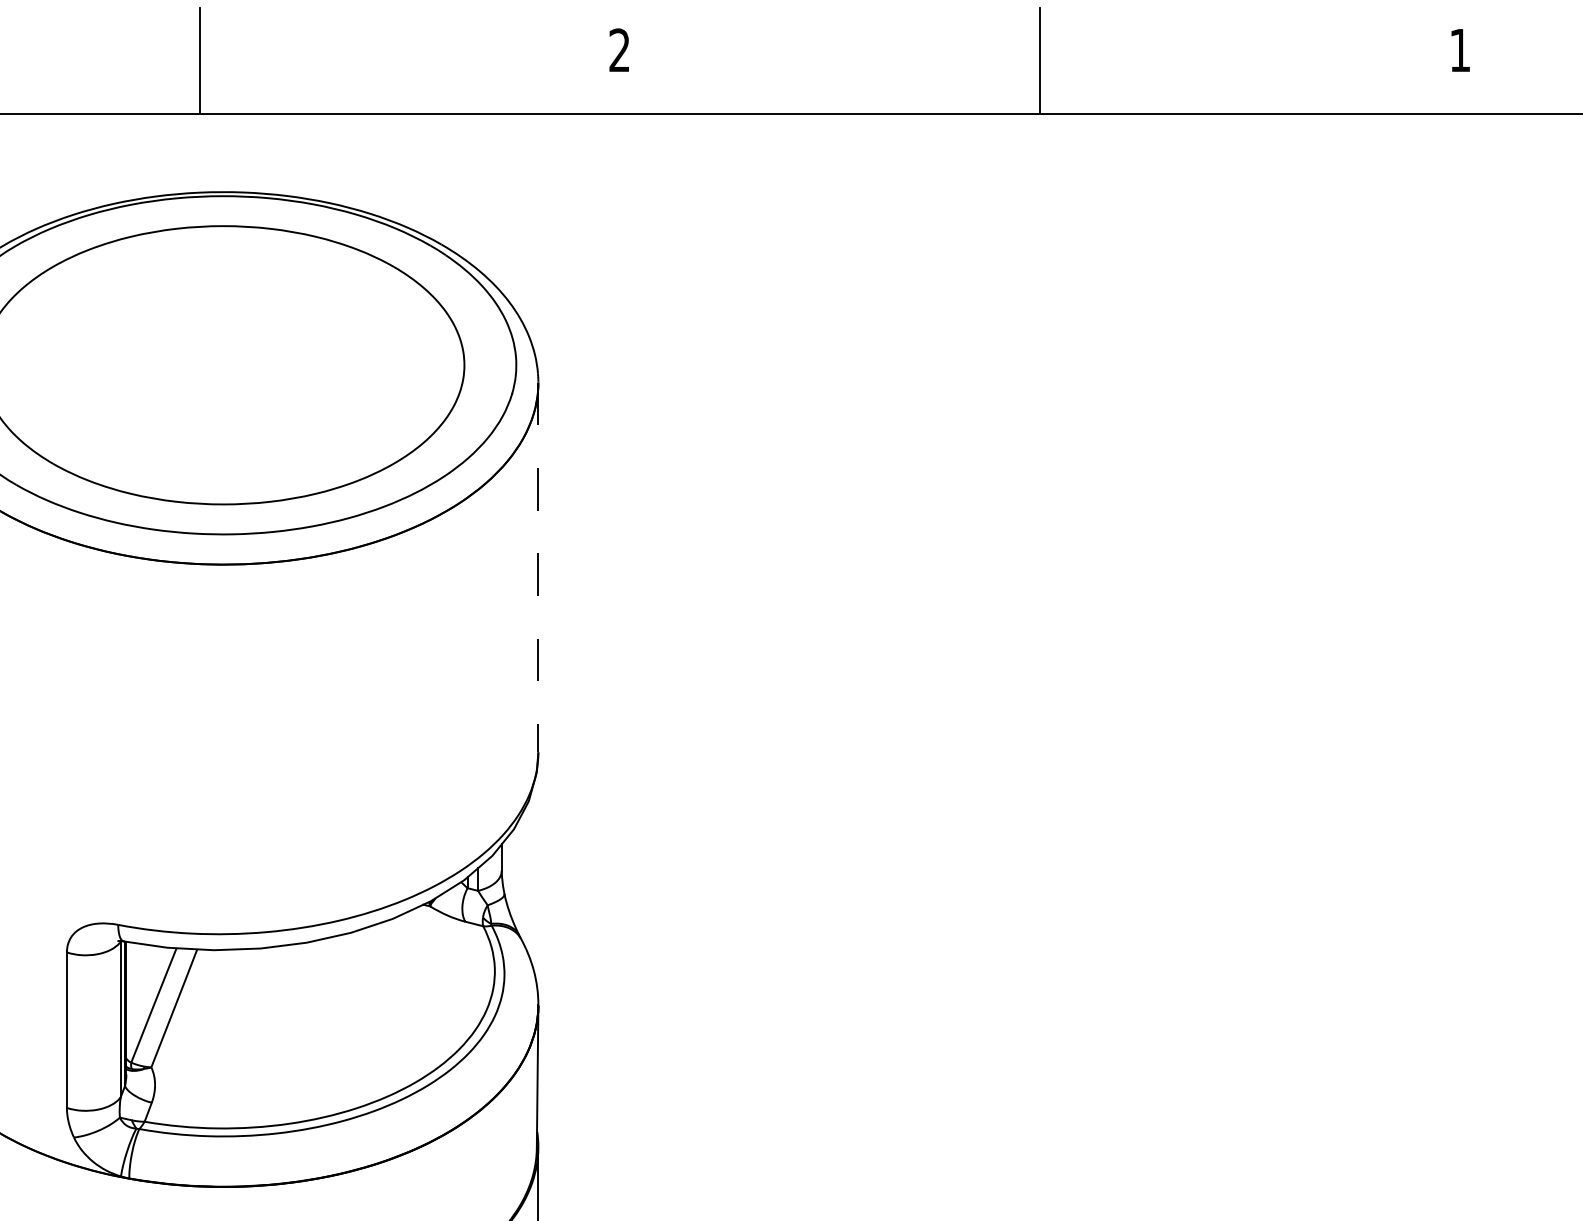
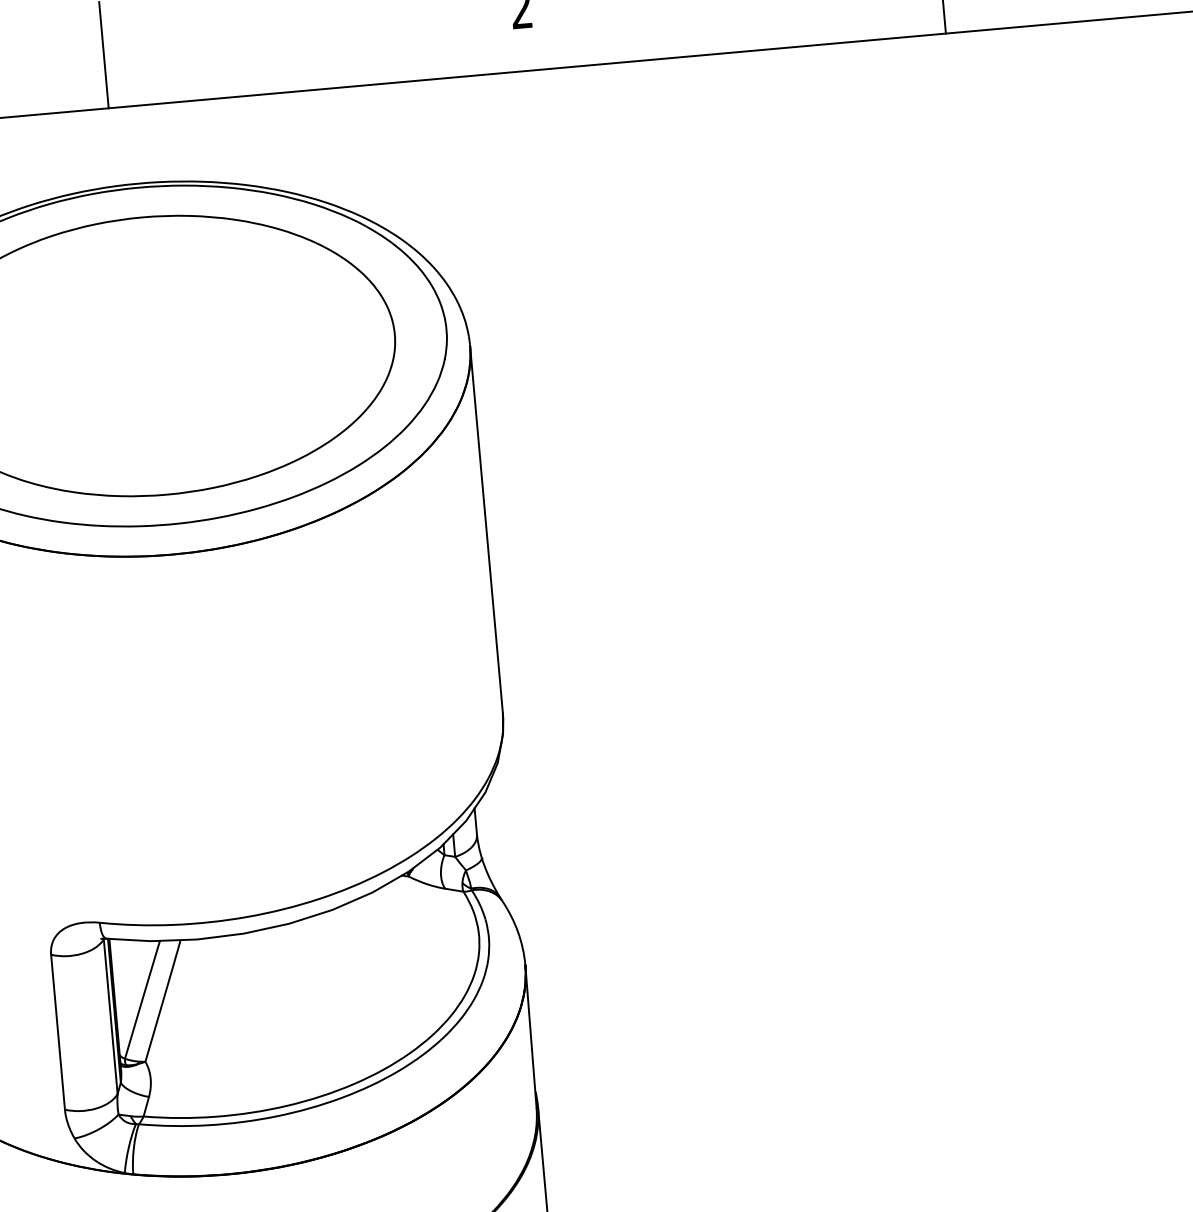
line: (538, 567) -> (486, 529), dashed -> solid

